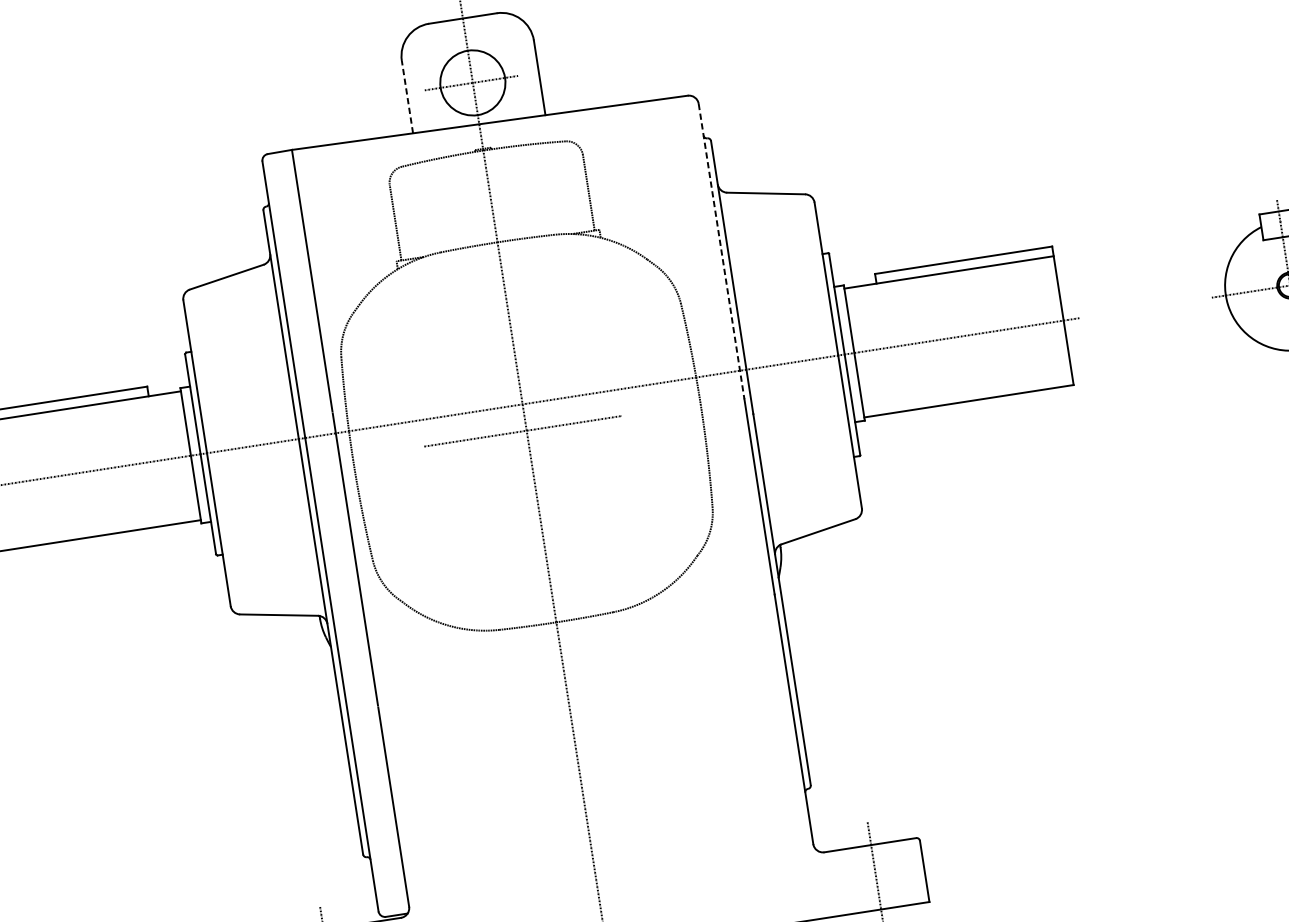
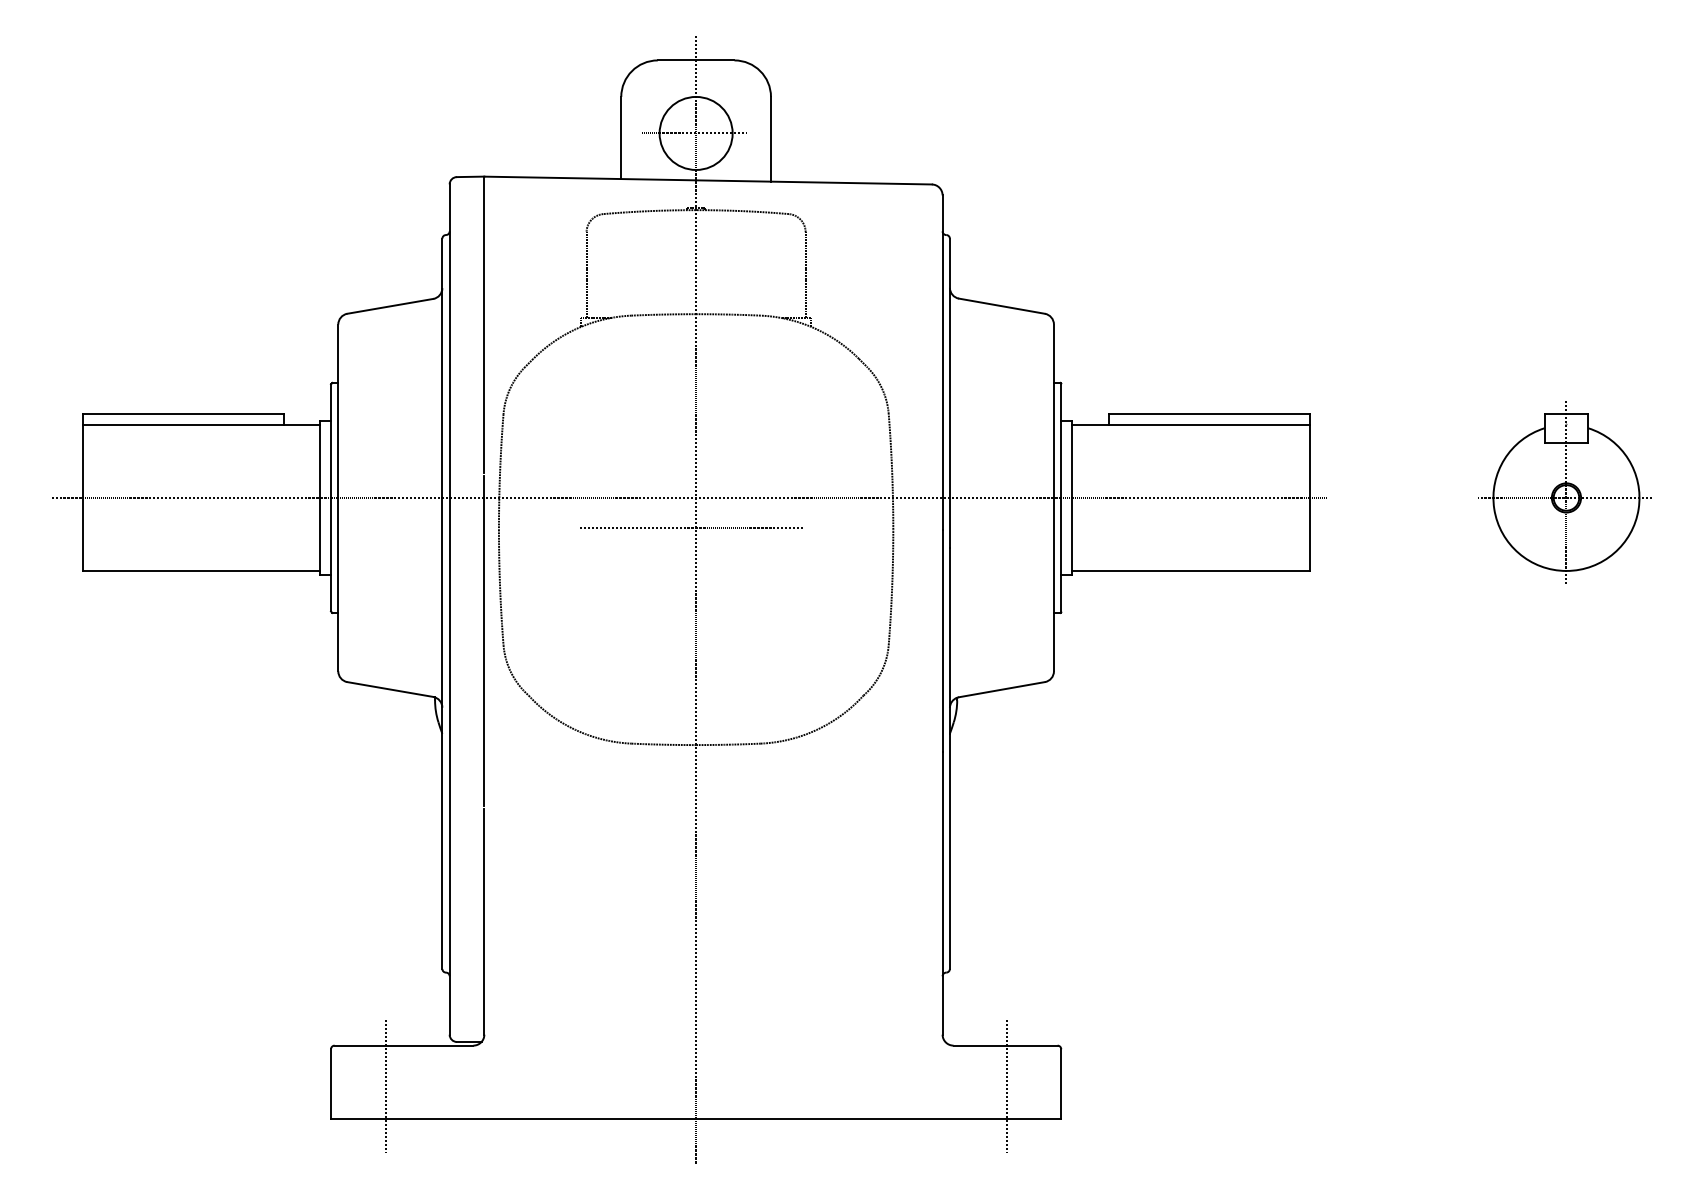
line: (407, 96) -> (621, 137), dashed -> solid
line: (721, 252) -> (942, 363), dashed -> solid

